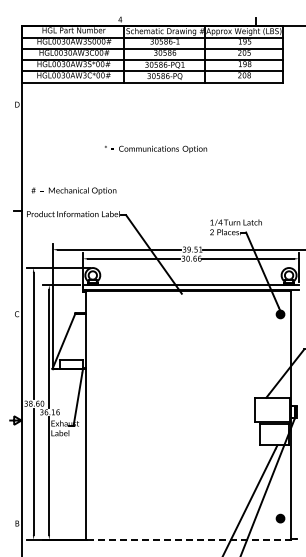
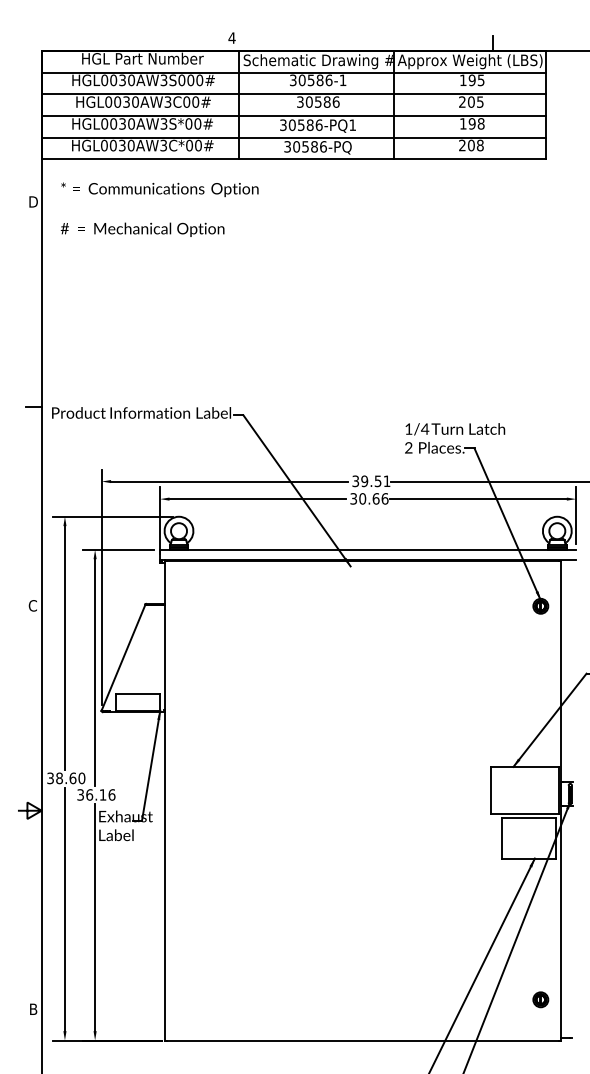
text: (156, 148) -> (161, 188), moved
text: (73, 190) -> (141, 228), moved
line: (188, 539) -> (363, 1040), dashed -> solid

